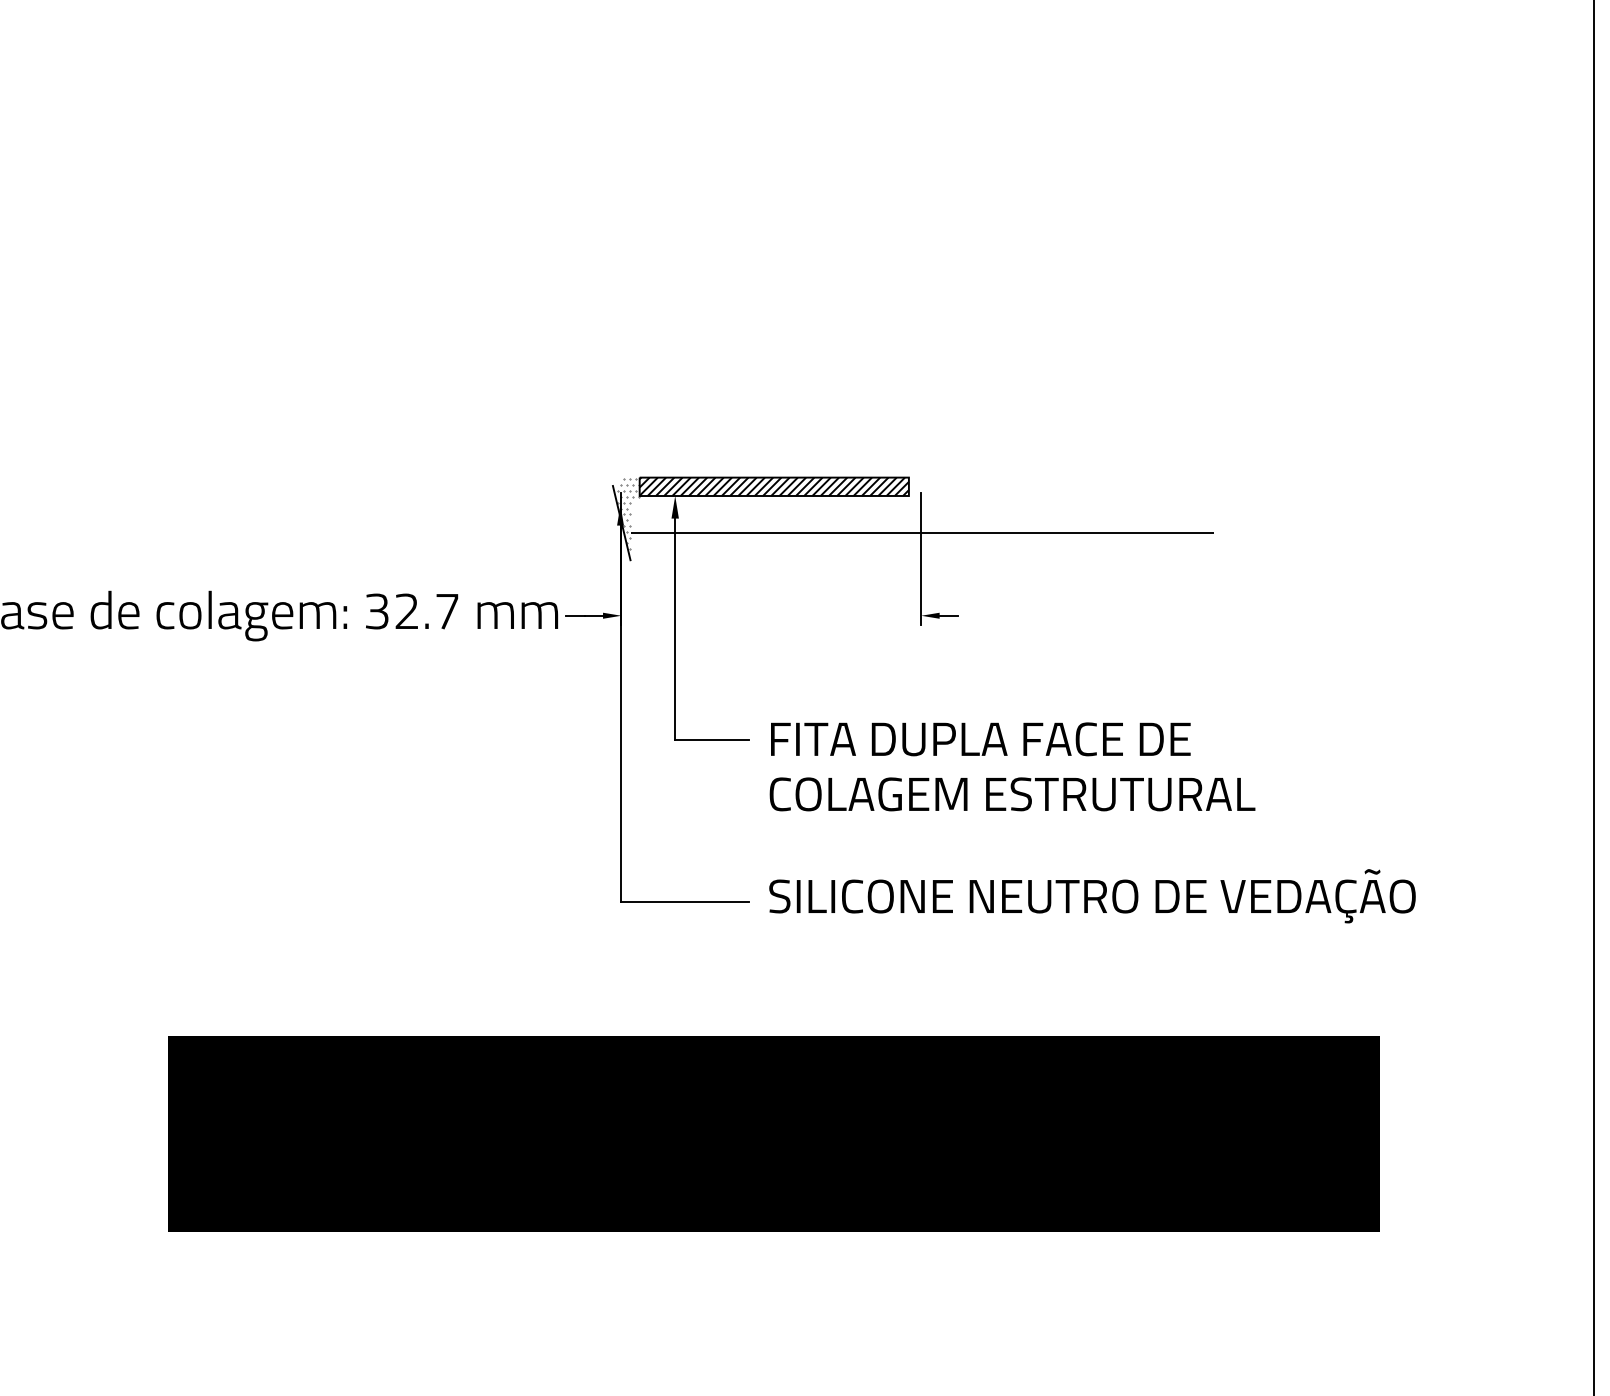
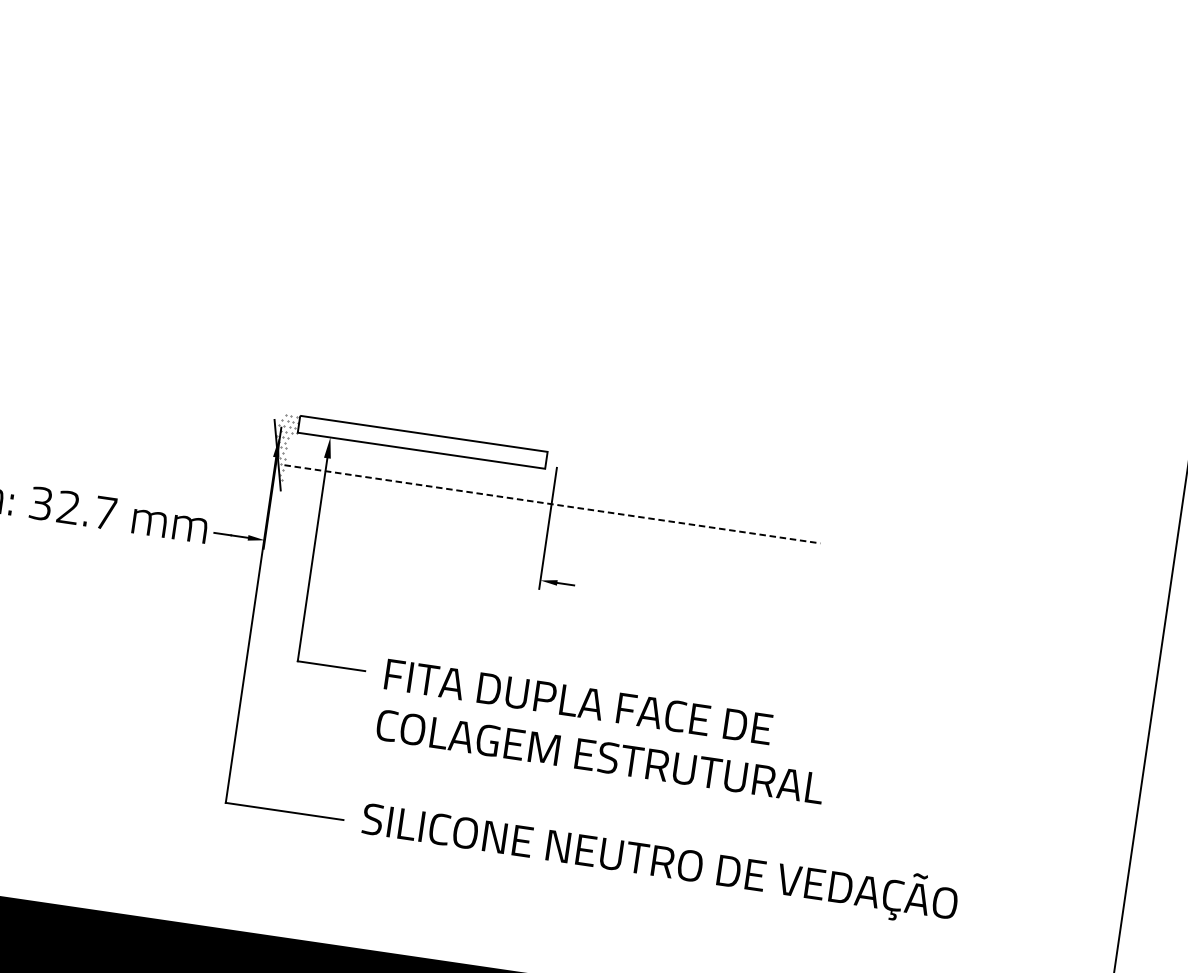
hatch: (773, 486) -> (422, 441), removed
line: (922, 532) -> (552, 504), solid -> dashed

